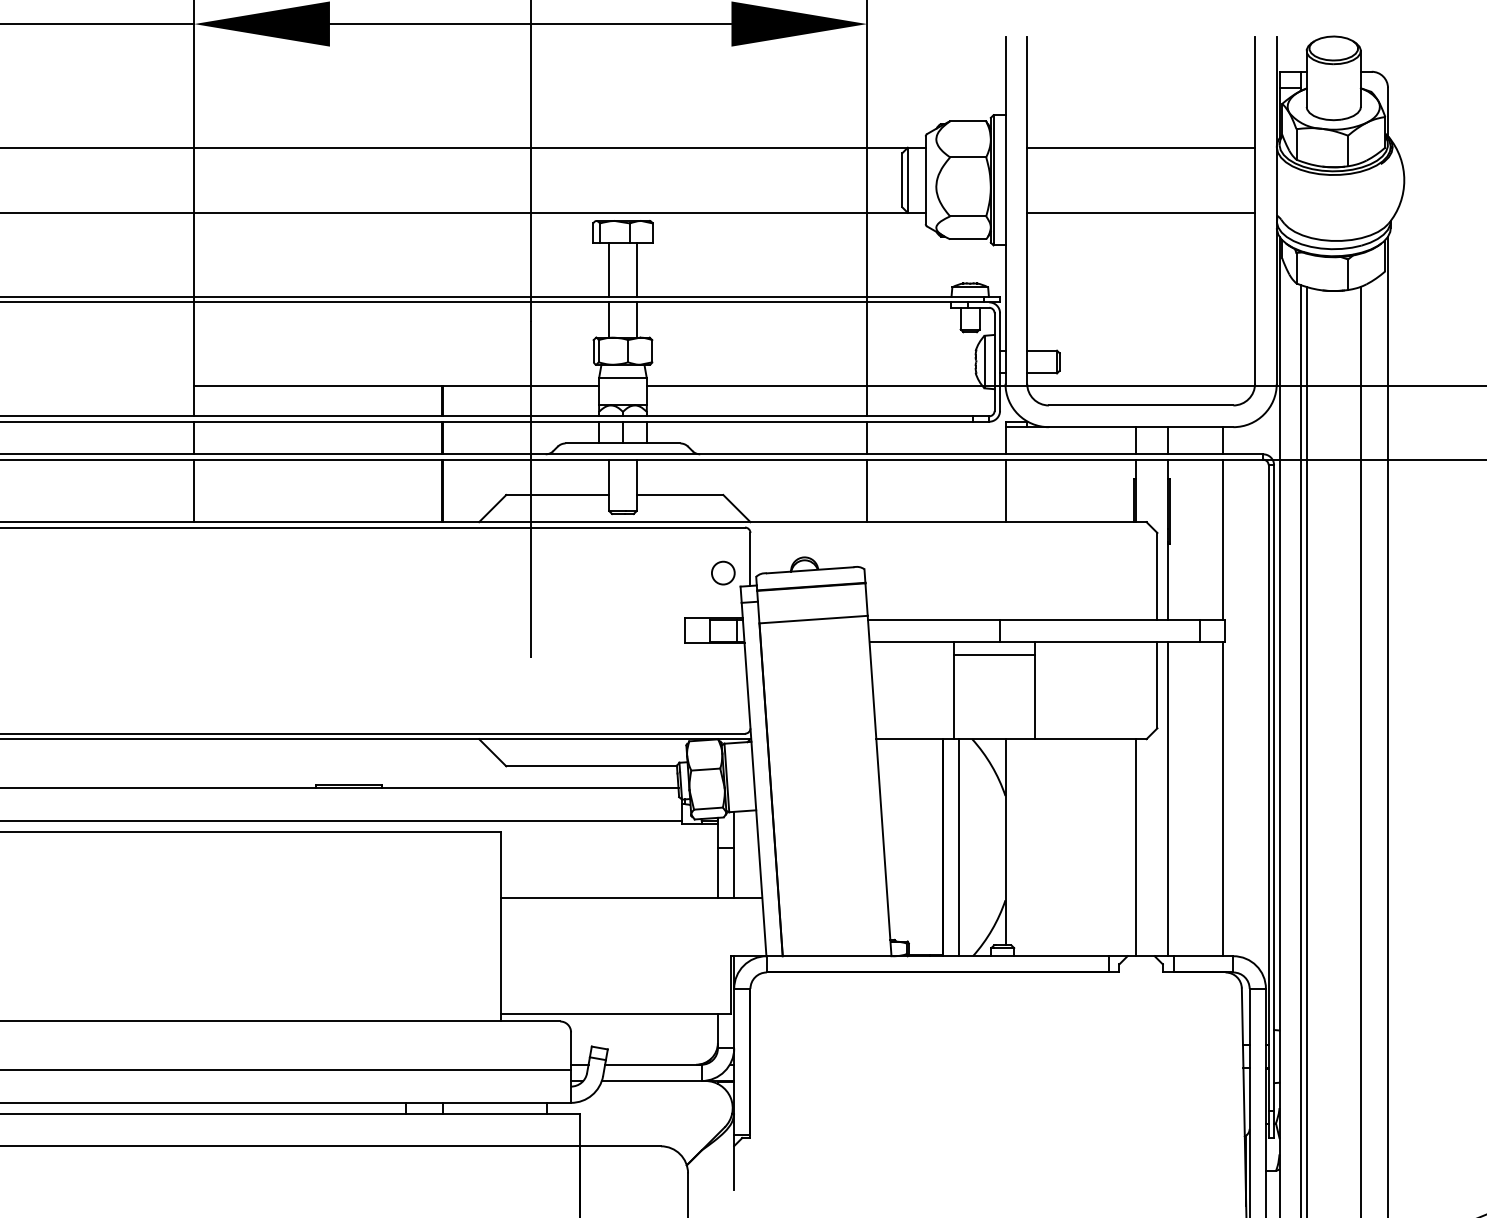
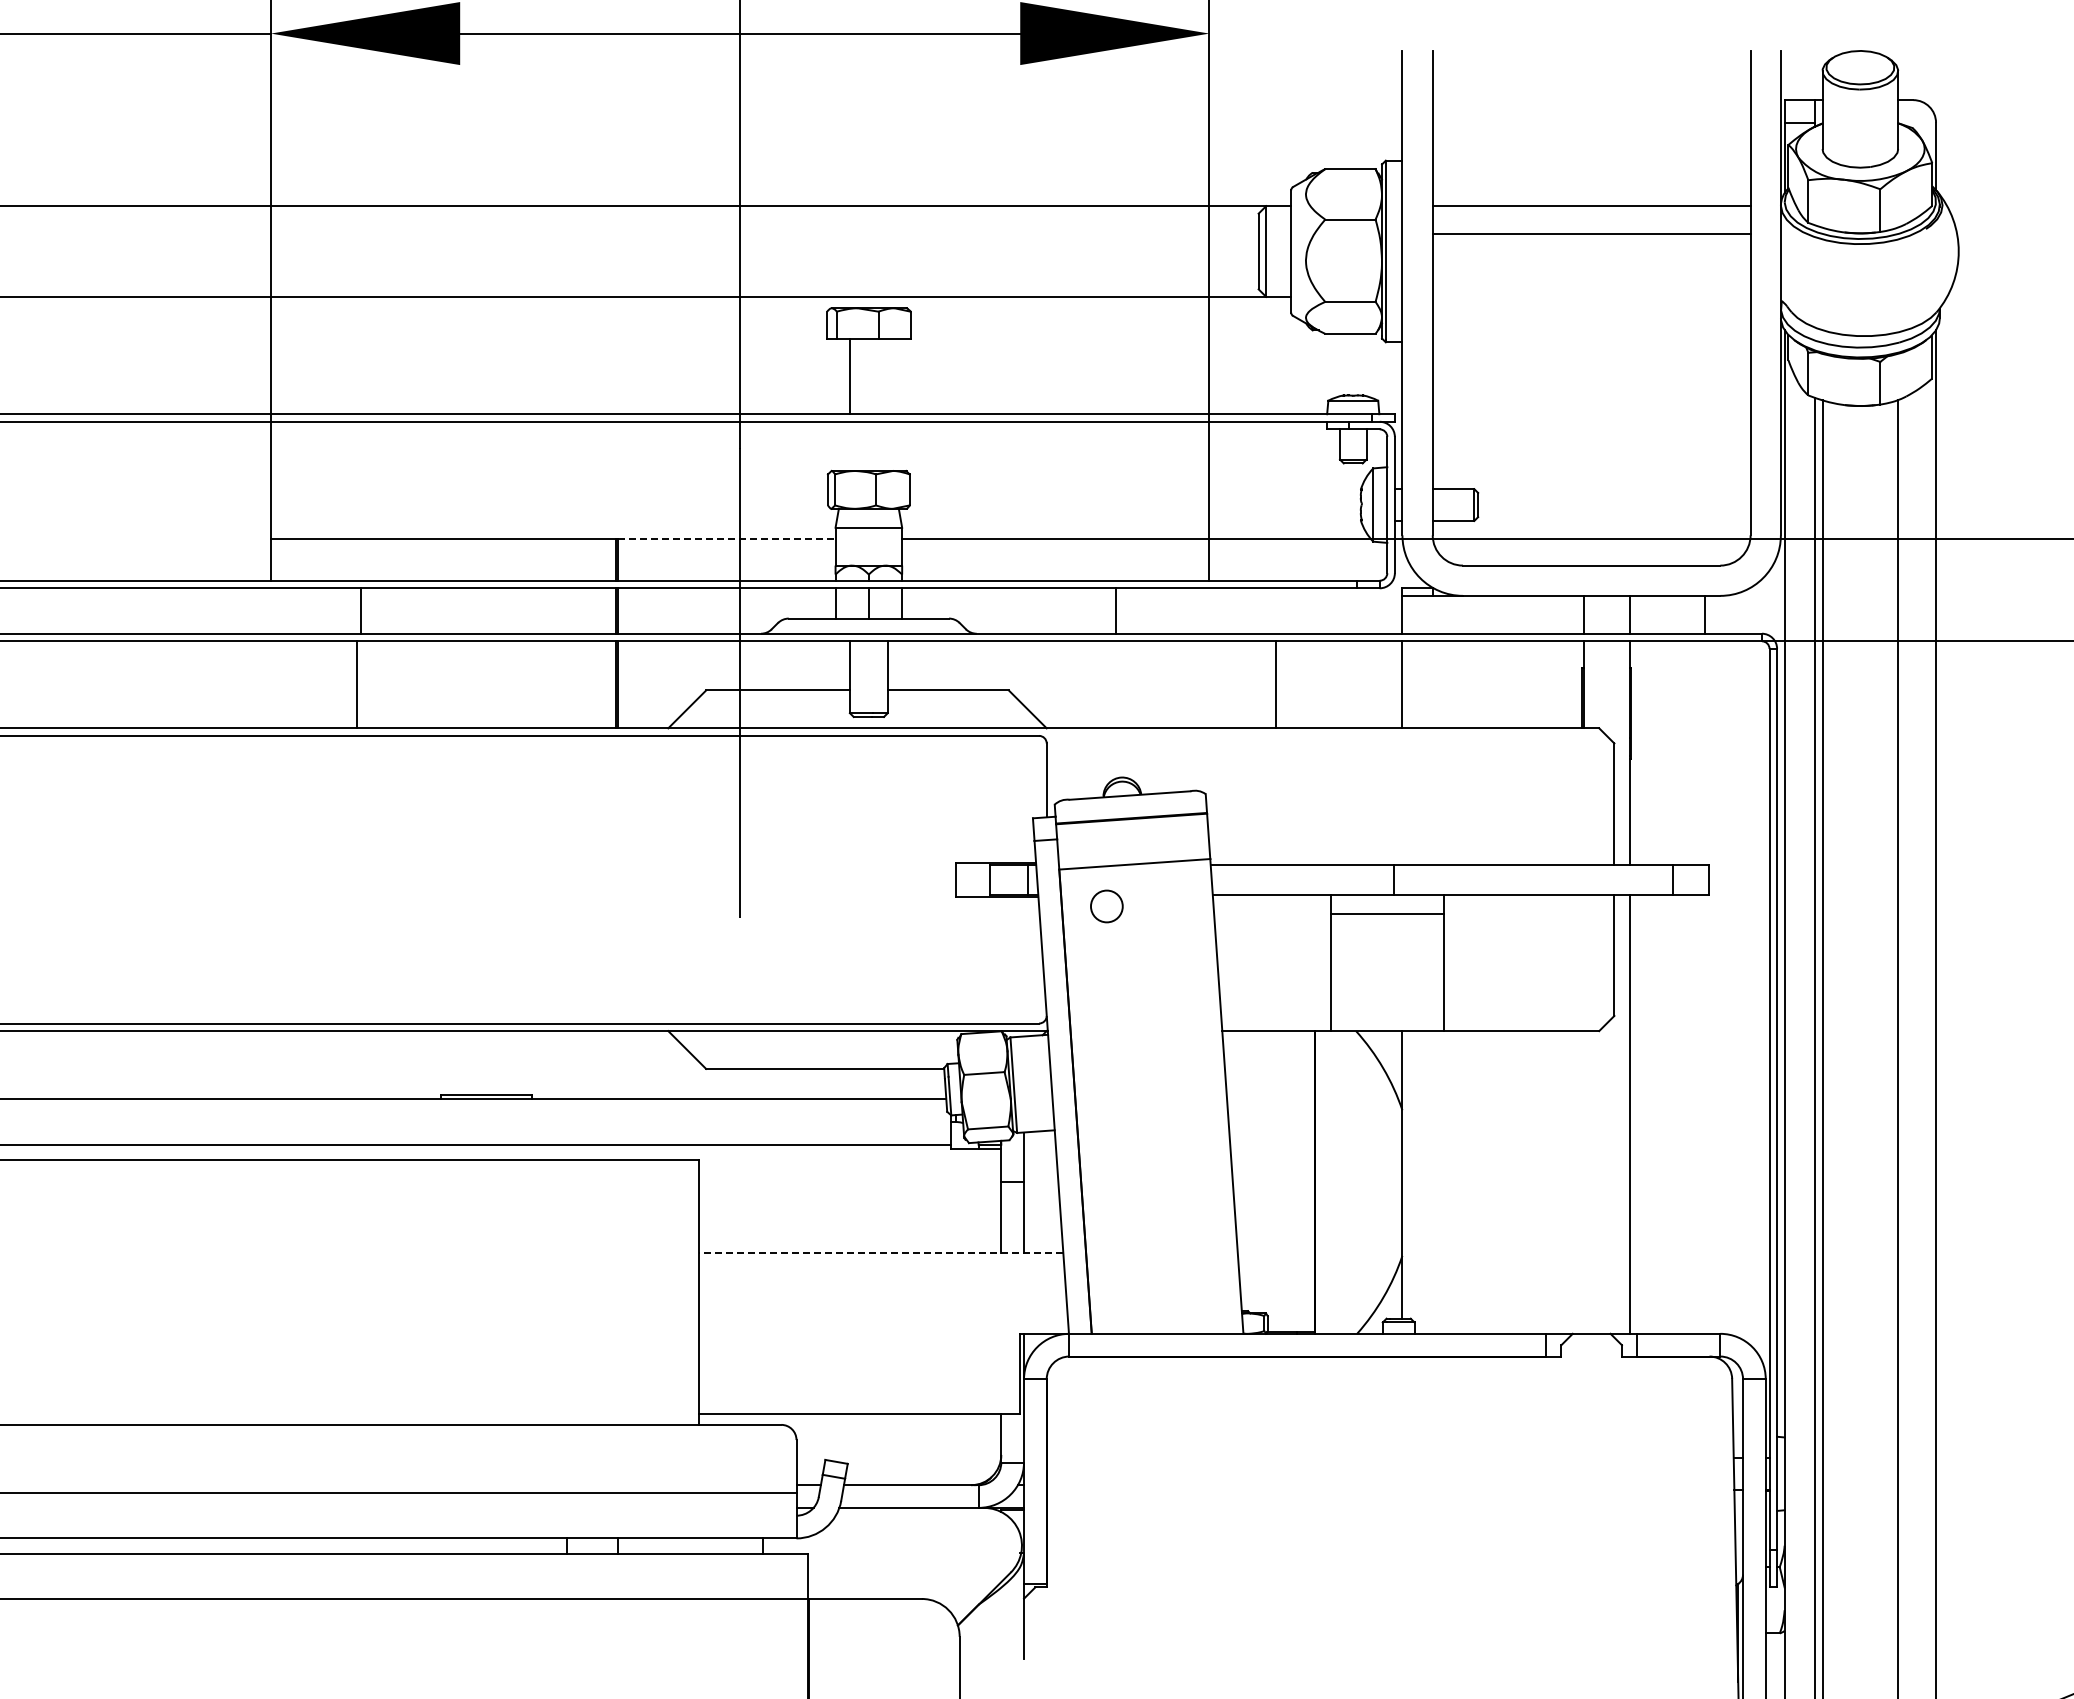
line: (1141, 212) -> (1591, 233), moved
line: (636, 269) -> (887, 376), removed
line: (609, 320) -> (849, 446), removed
line: (636, 320) -> (887, 446), removed
line: (520, 386) -> (726, 539), solid -> dashed
line: (193, 437) -> (360, 610), moved
line: (867, 437) -> (1116, 610), moved
line: (193, 490) -> (356, 684), moved
line: (867, 490) -> (1276, 684), moved
line: (1222, 539) -> (1705, 752), removed
circle: (723, 573) -> (1106, 906), moved
line: (1222, 798) -> (1705, 1113), removed
line: (959, 847) -> (1338, 1182), removed
line: (1136, 847) -> (1584, 1182), removed
line: (631, 898) -> (880, 1253), solid -> dashed

